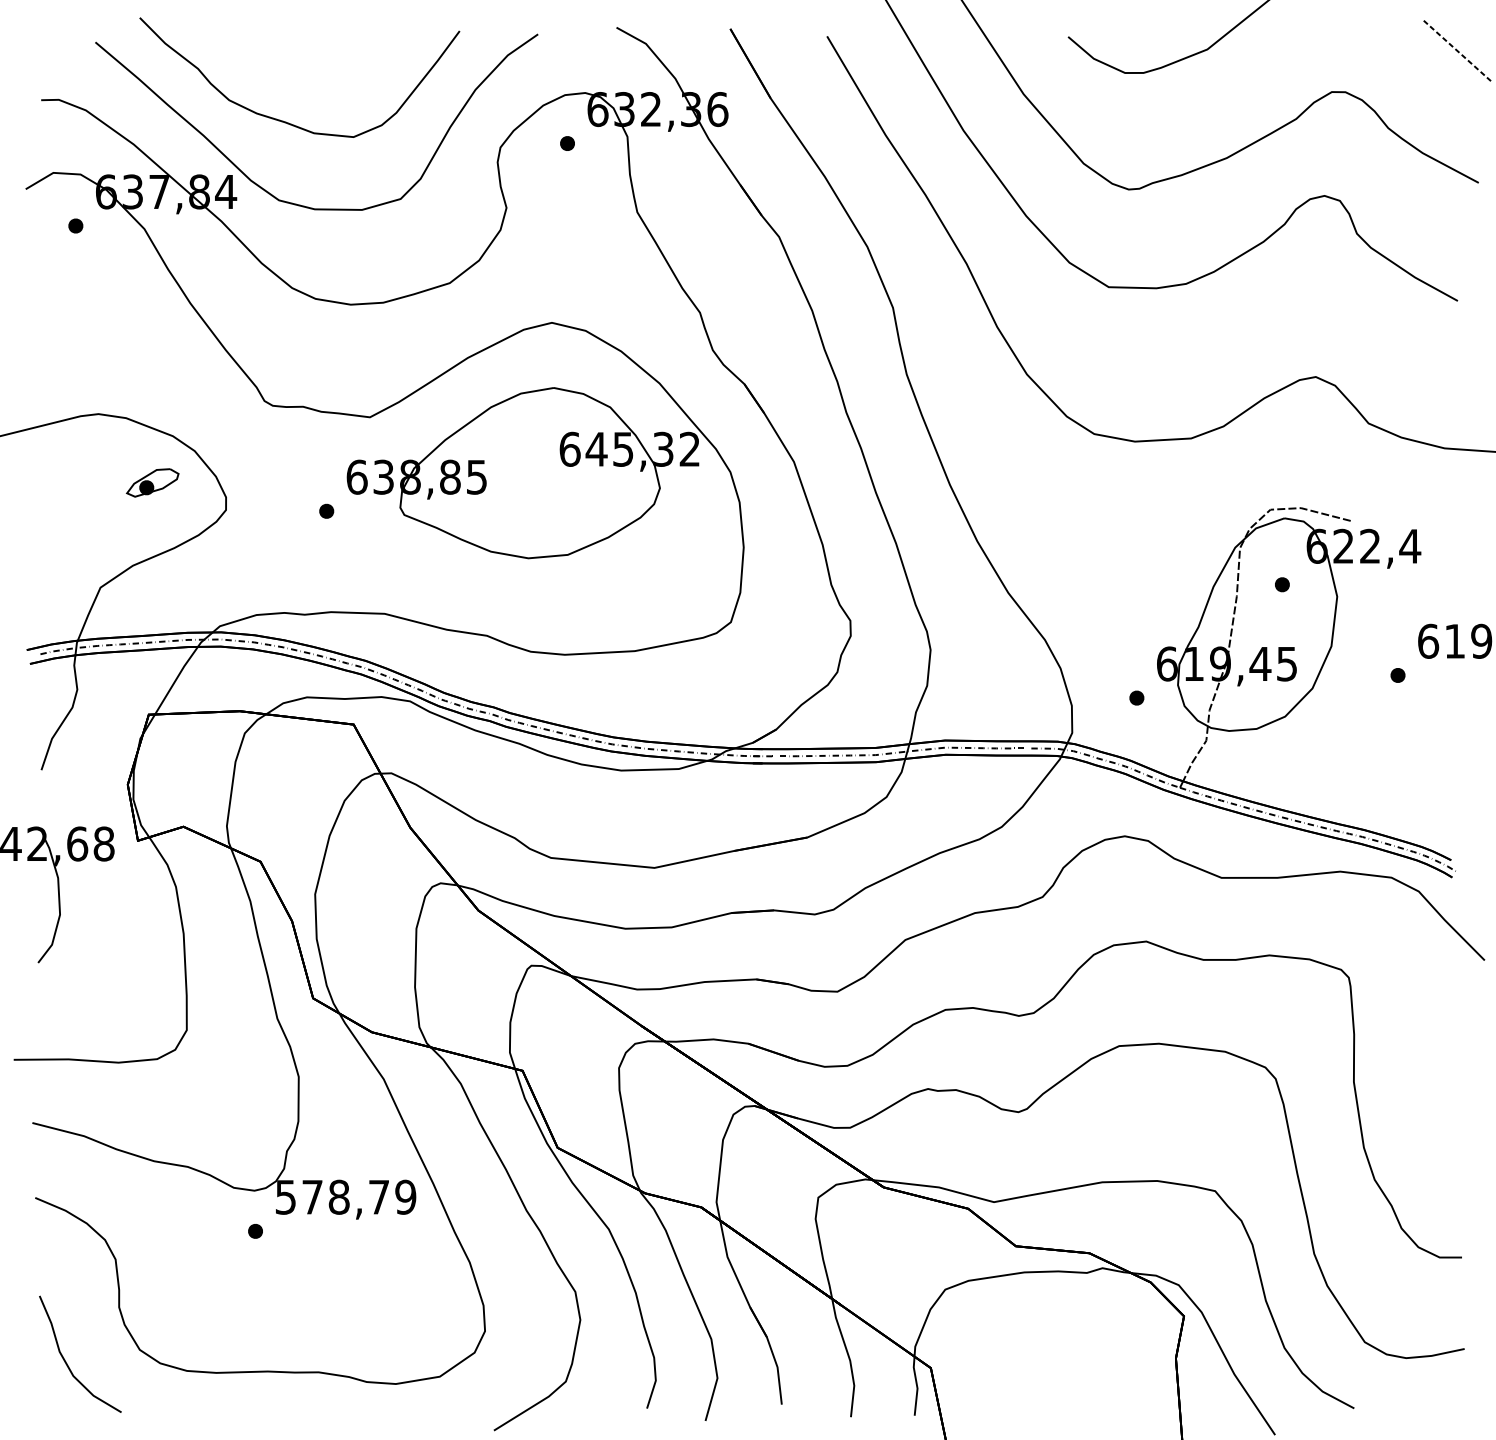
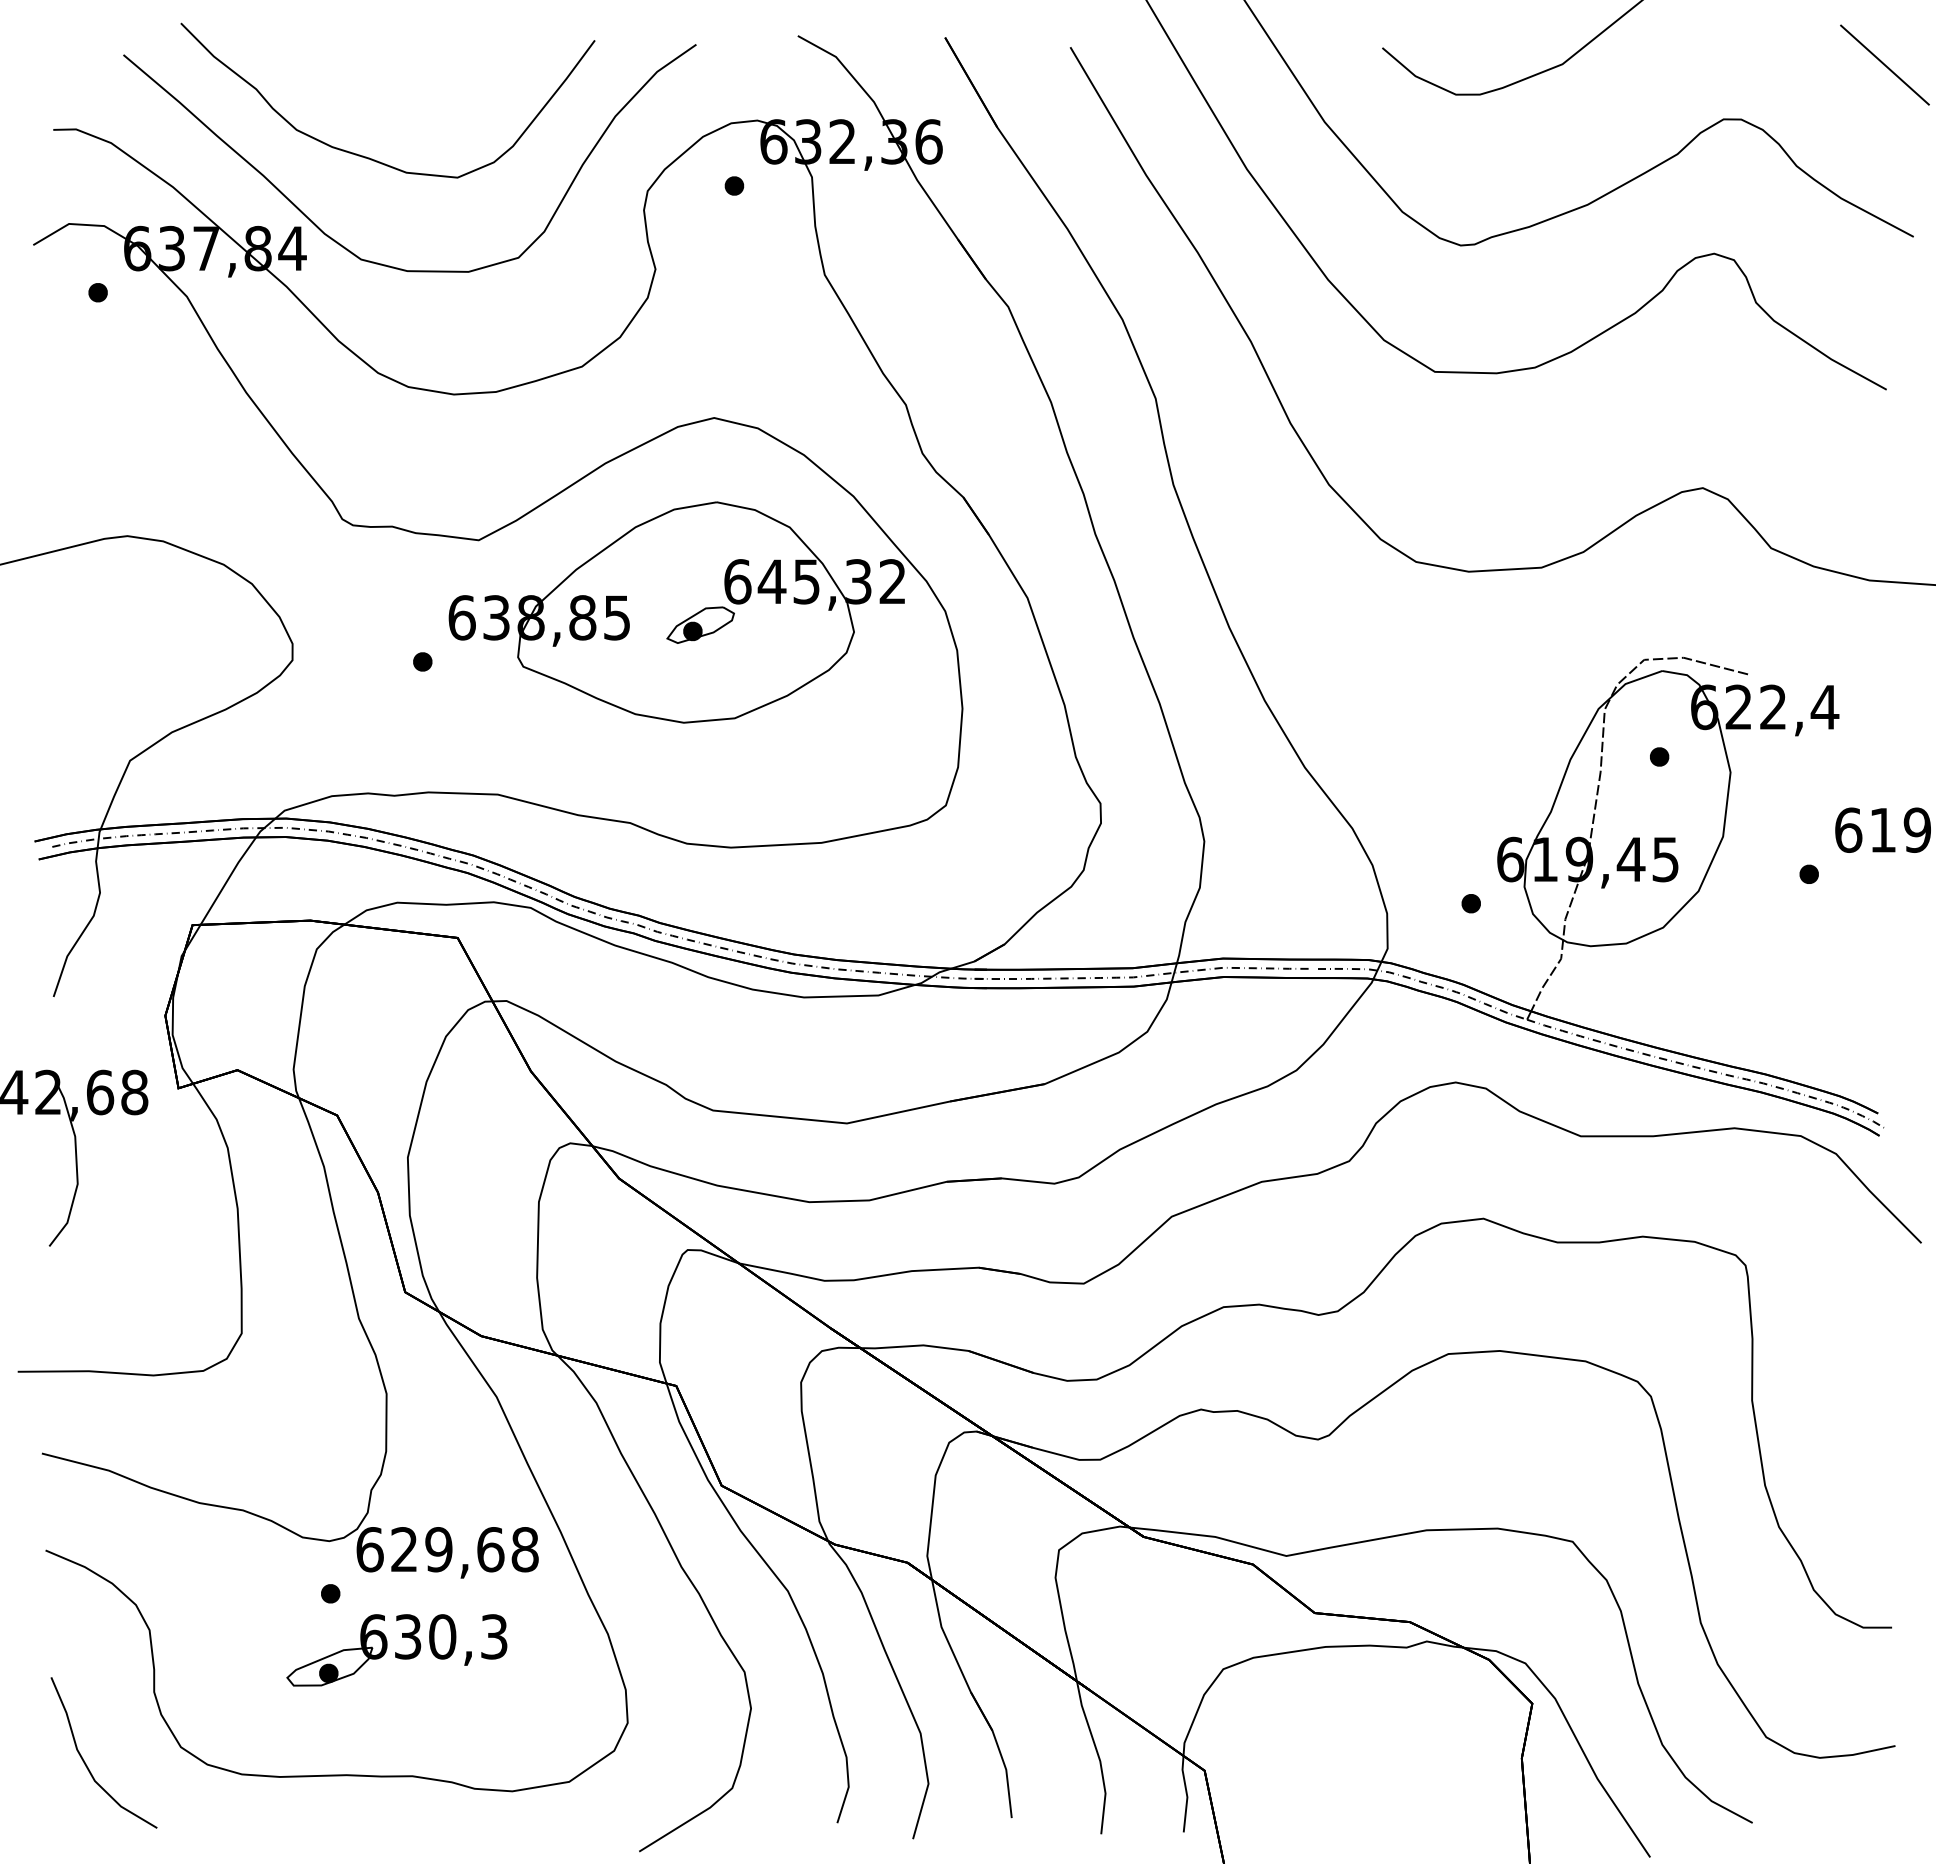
line: (1456, 50) -> (1884, 65), dashed -> solid
part: (152, 482) -> (700, 624), moved
text: (345, 1197) -> (447, 1549), 578,79 -> 629,68
part: (306, 1275) -> (396, 1650), added

